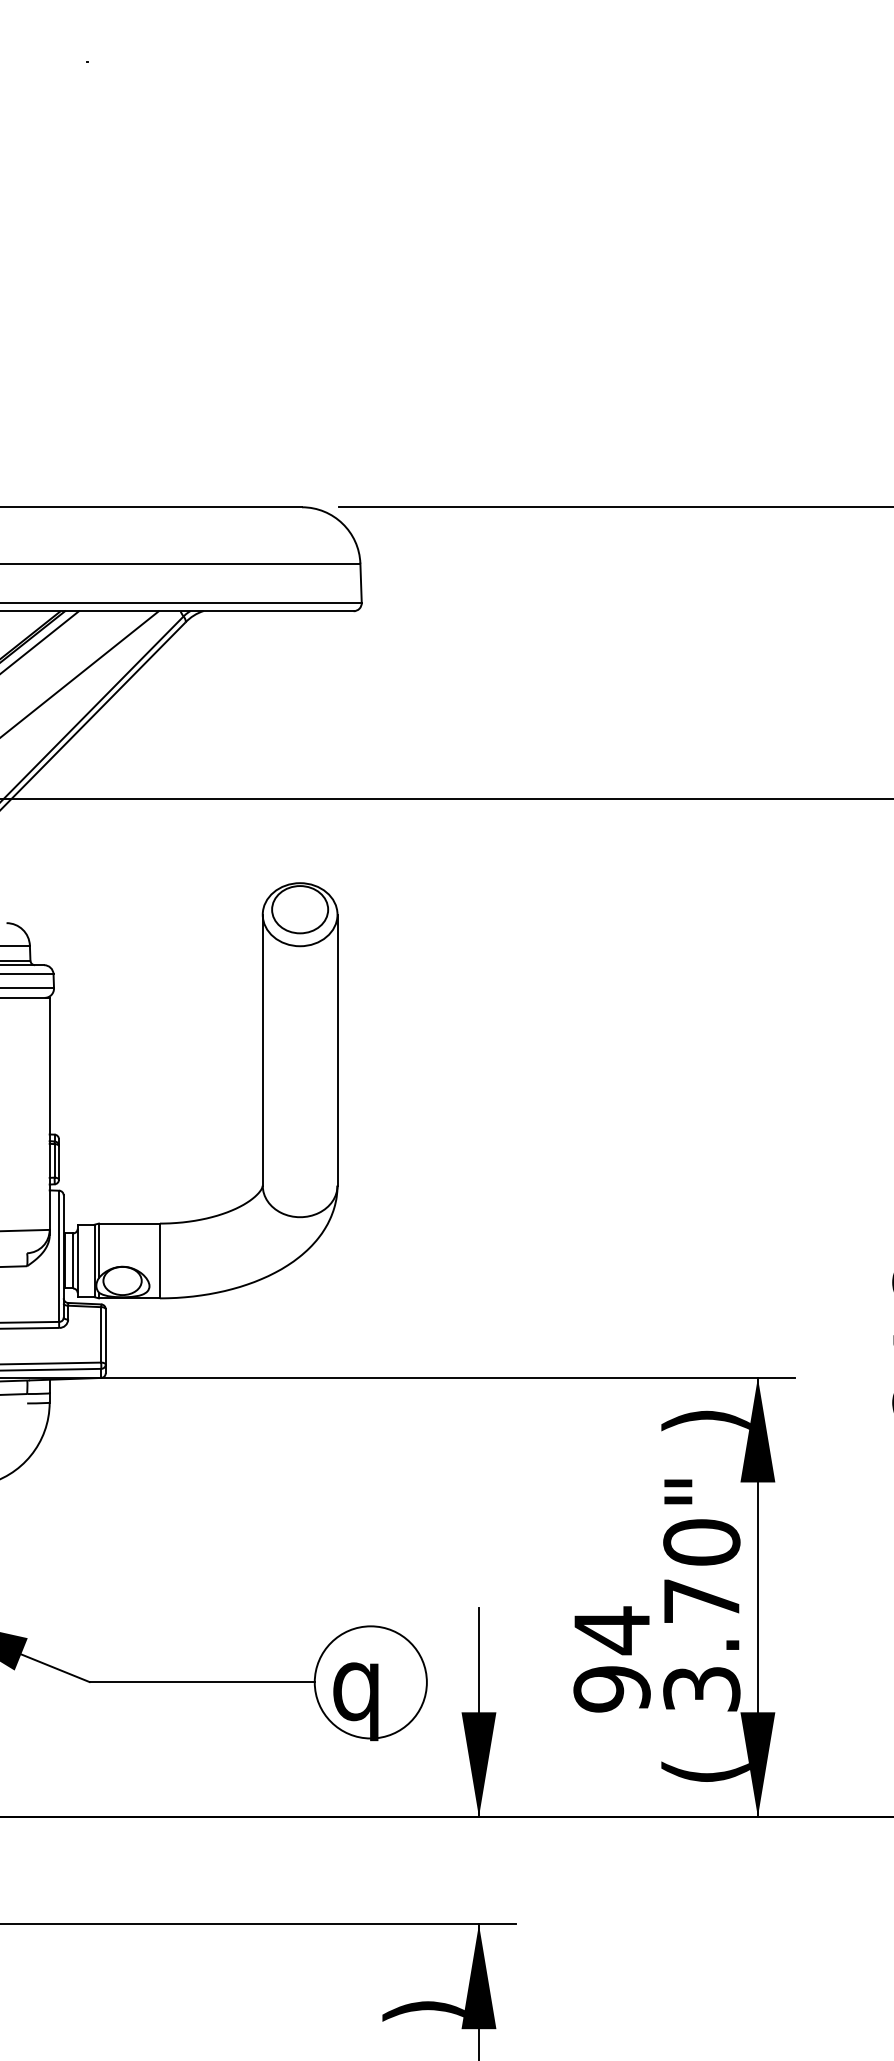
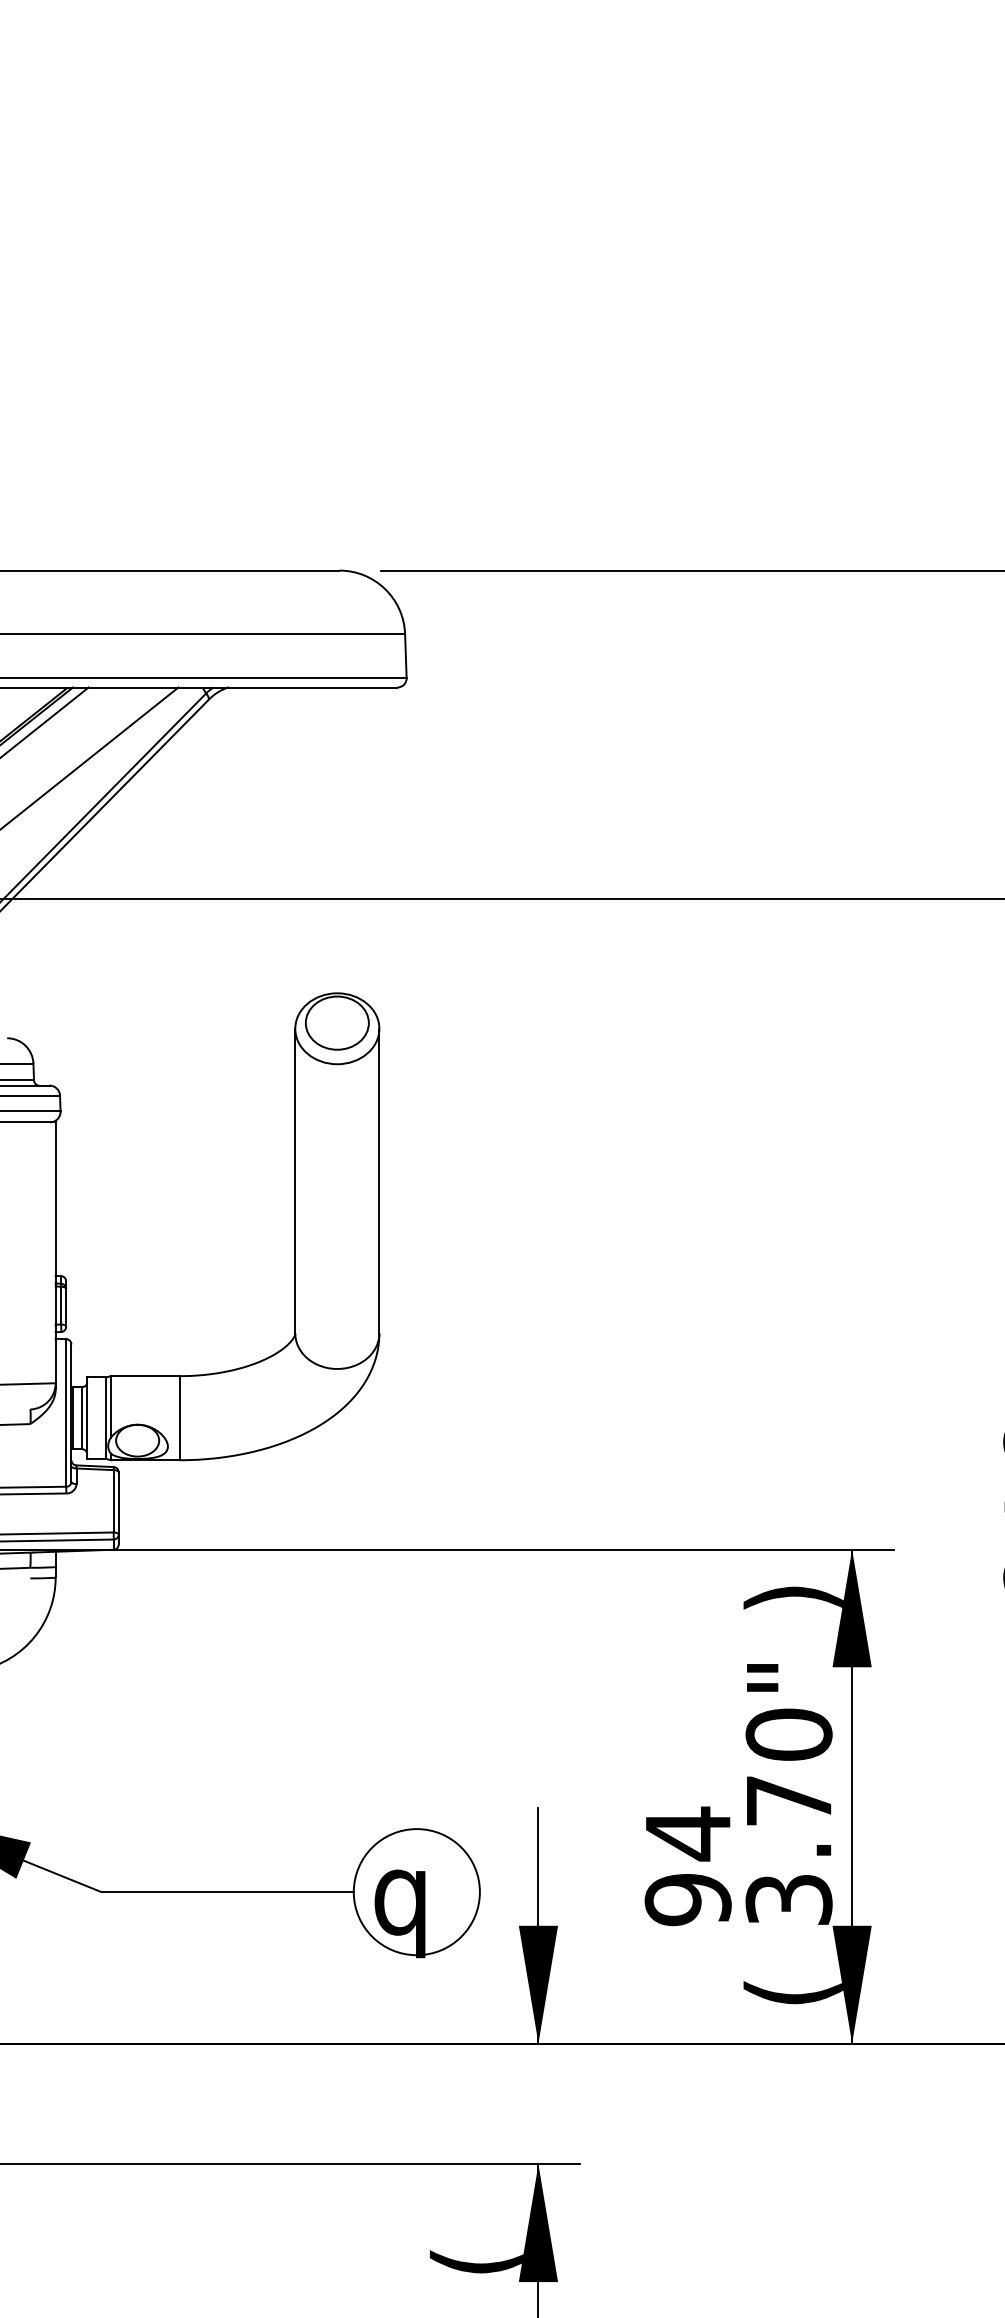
text: (423, 2010) -> (476, 2261), ) -> (

